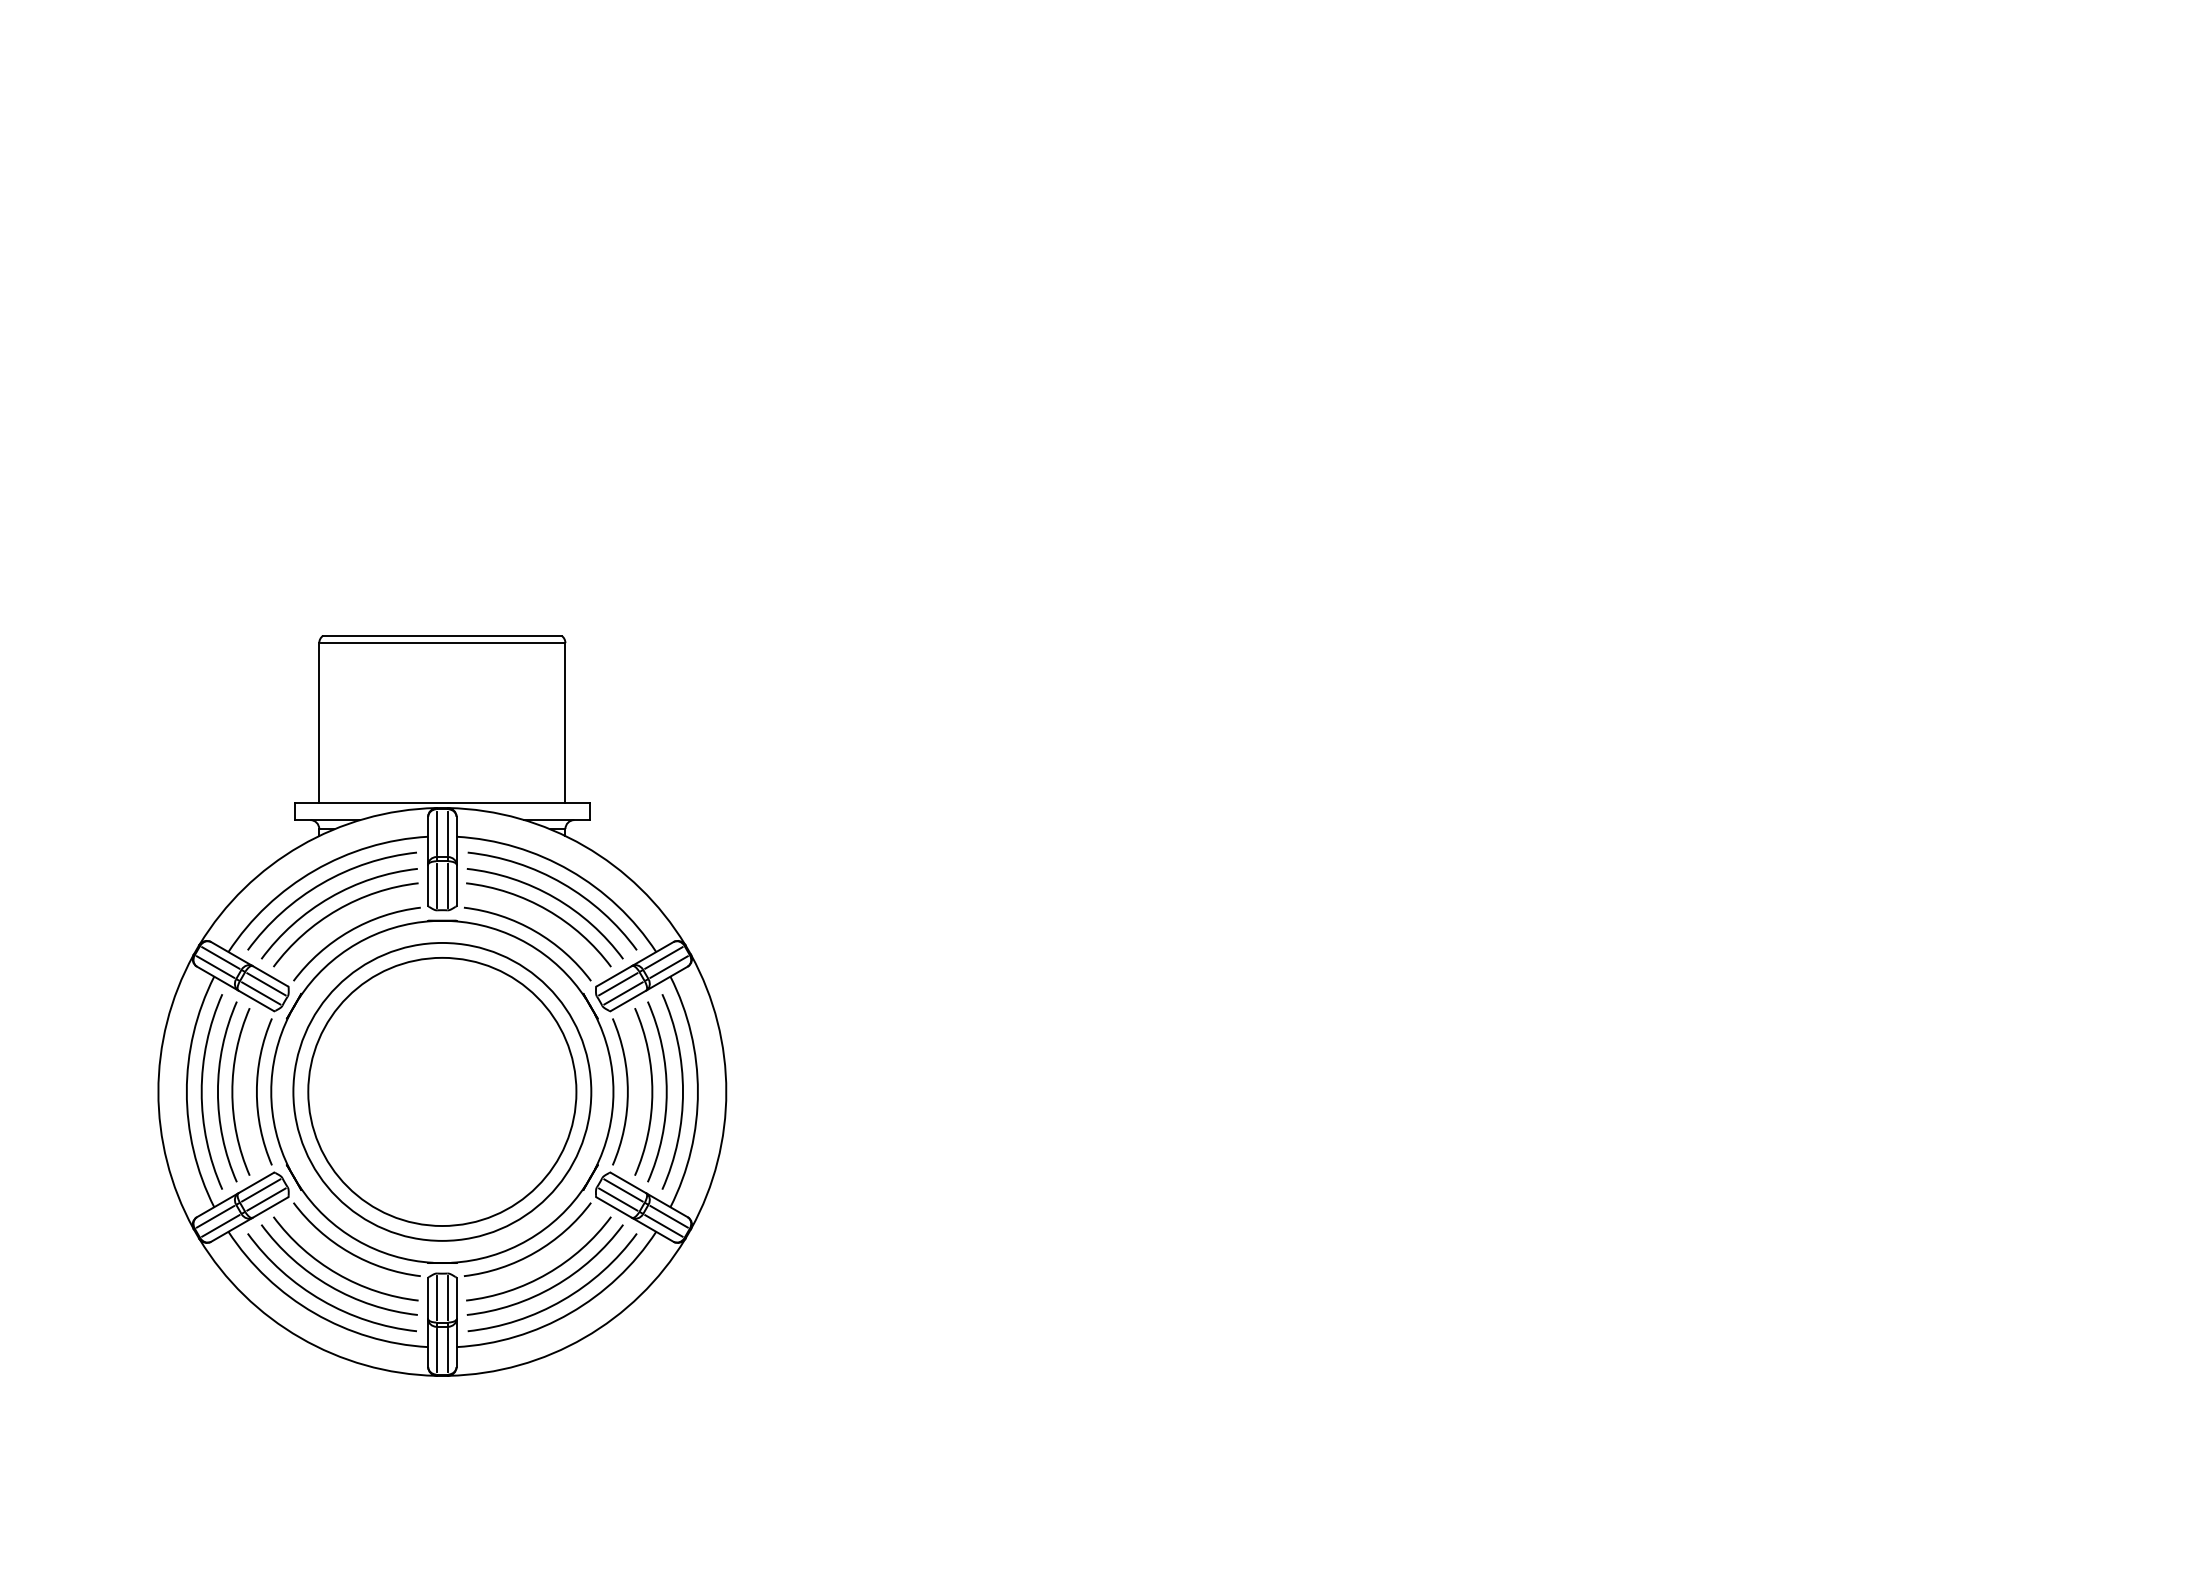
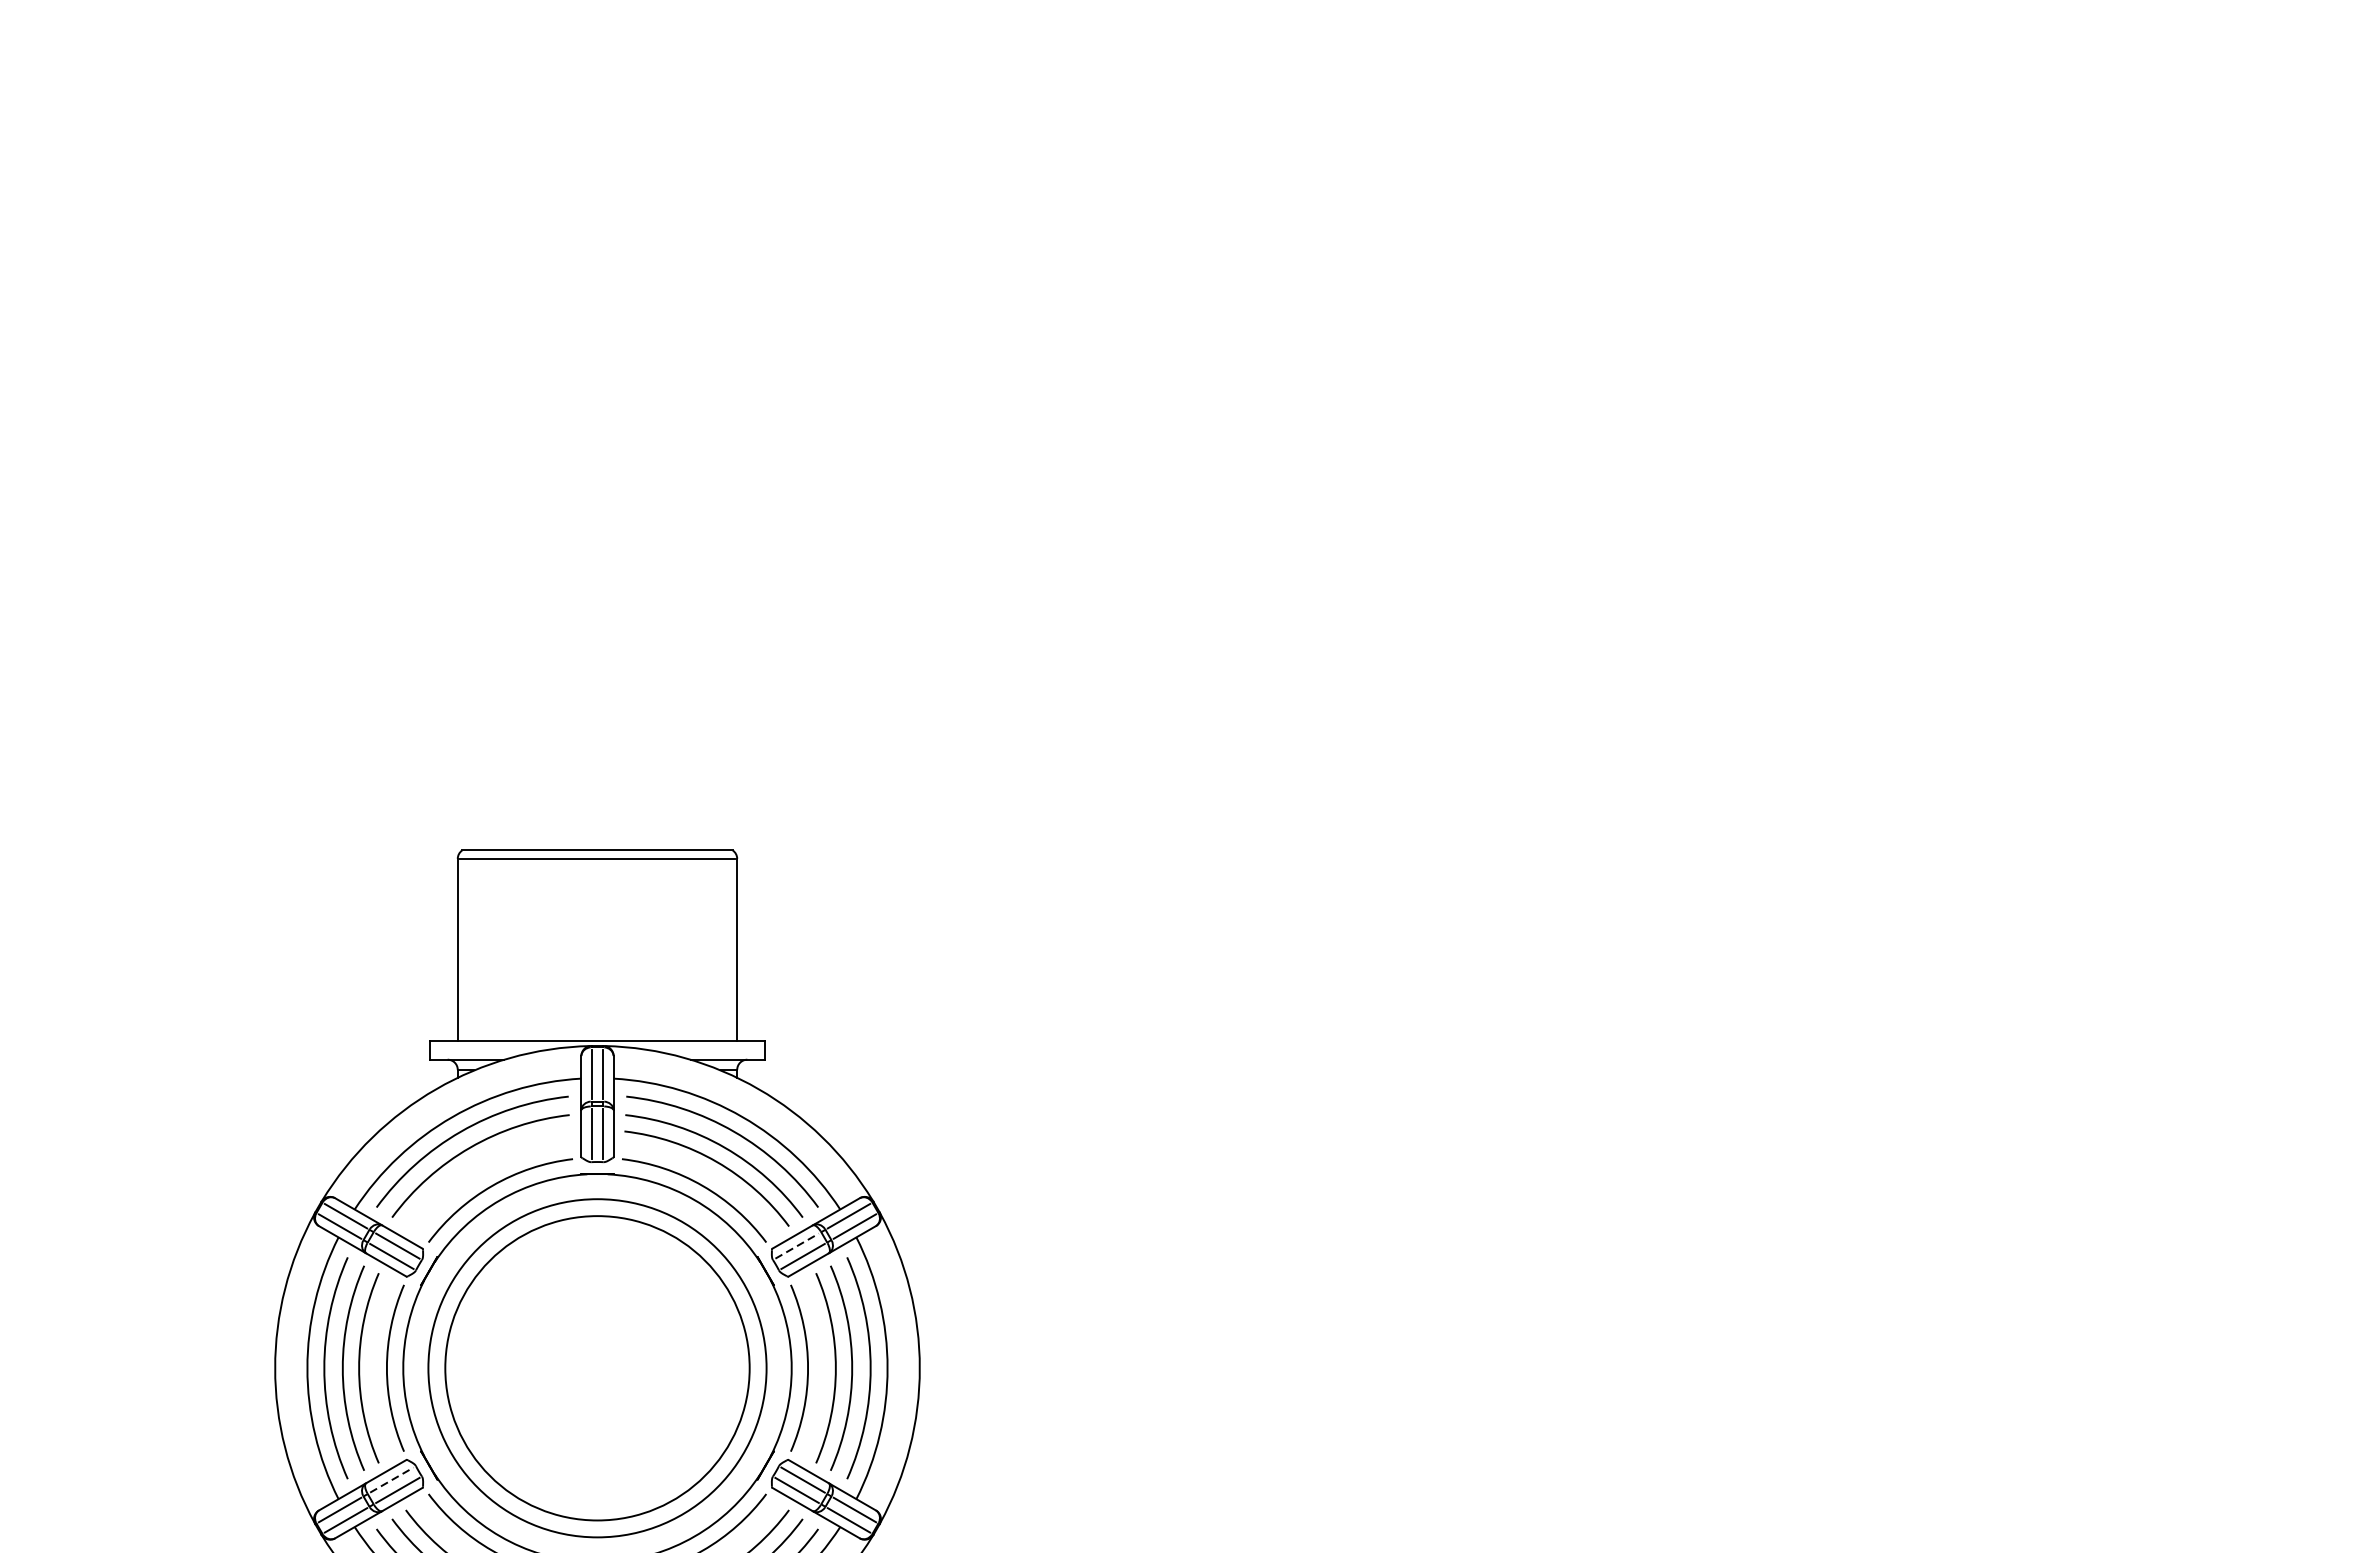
arc: (337, 911) -> (478, 1163), removed
line: (618, 984) -> (797, 1246), solid -> dashed
line: (261, 1190) -> (392, 1480), solid -> dashed

